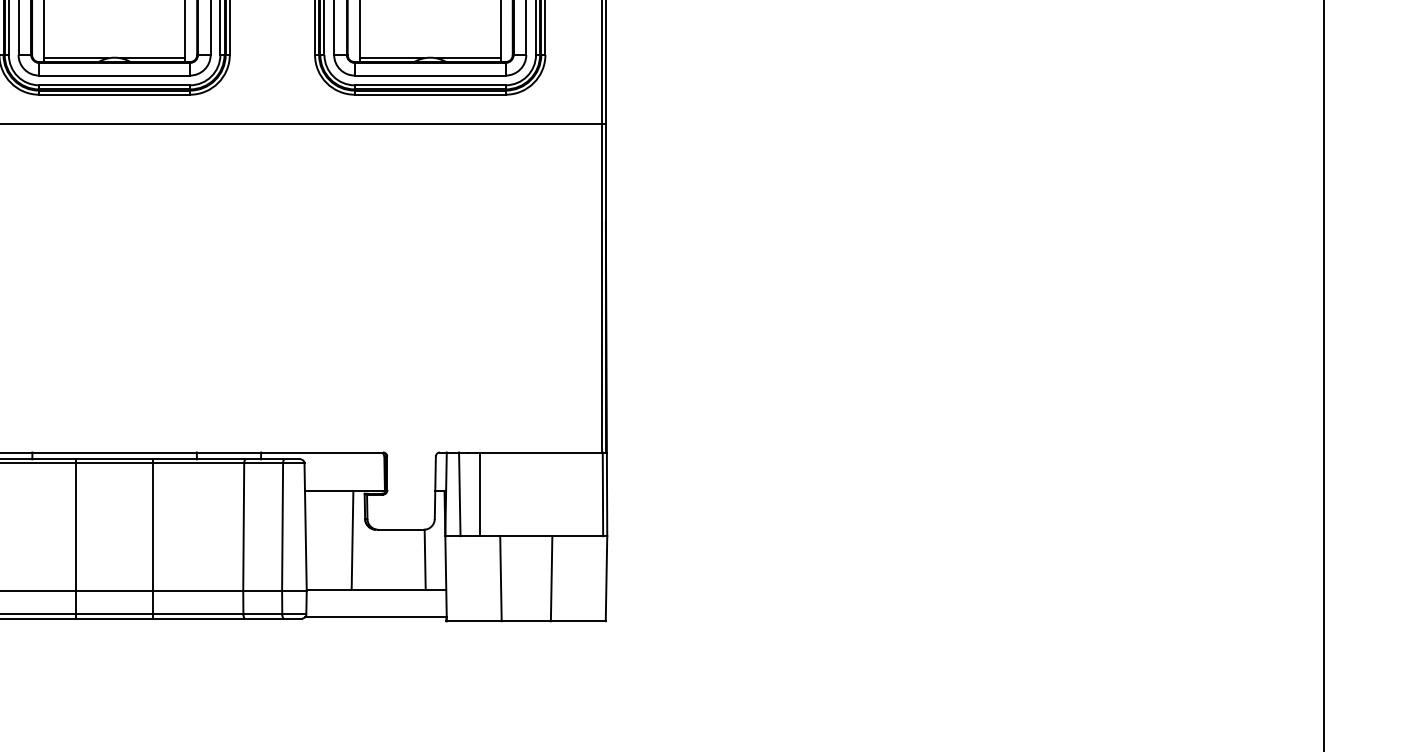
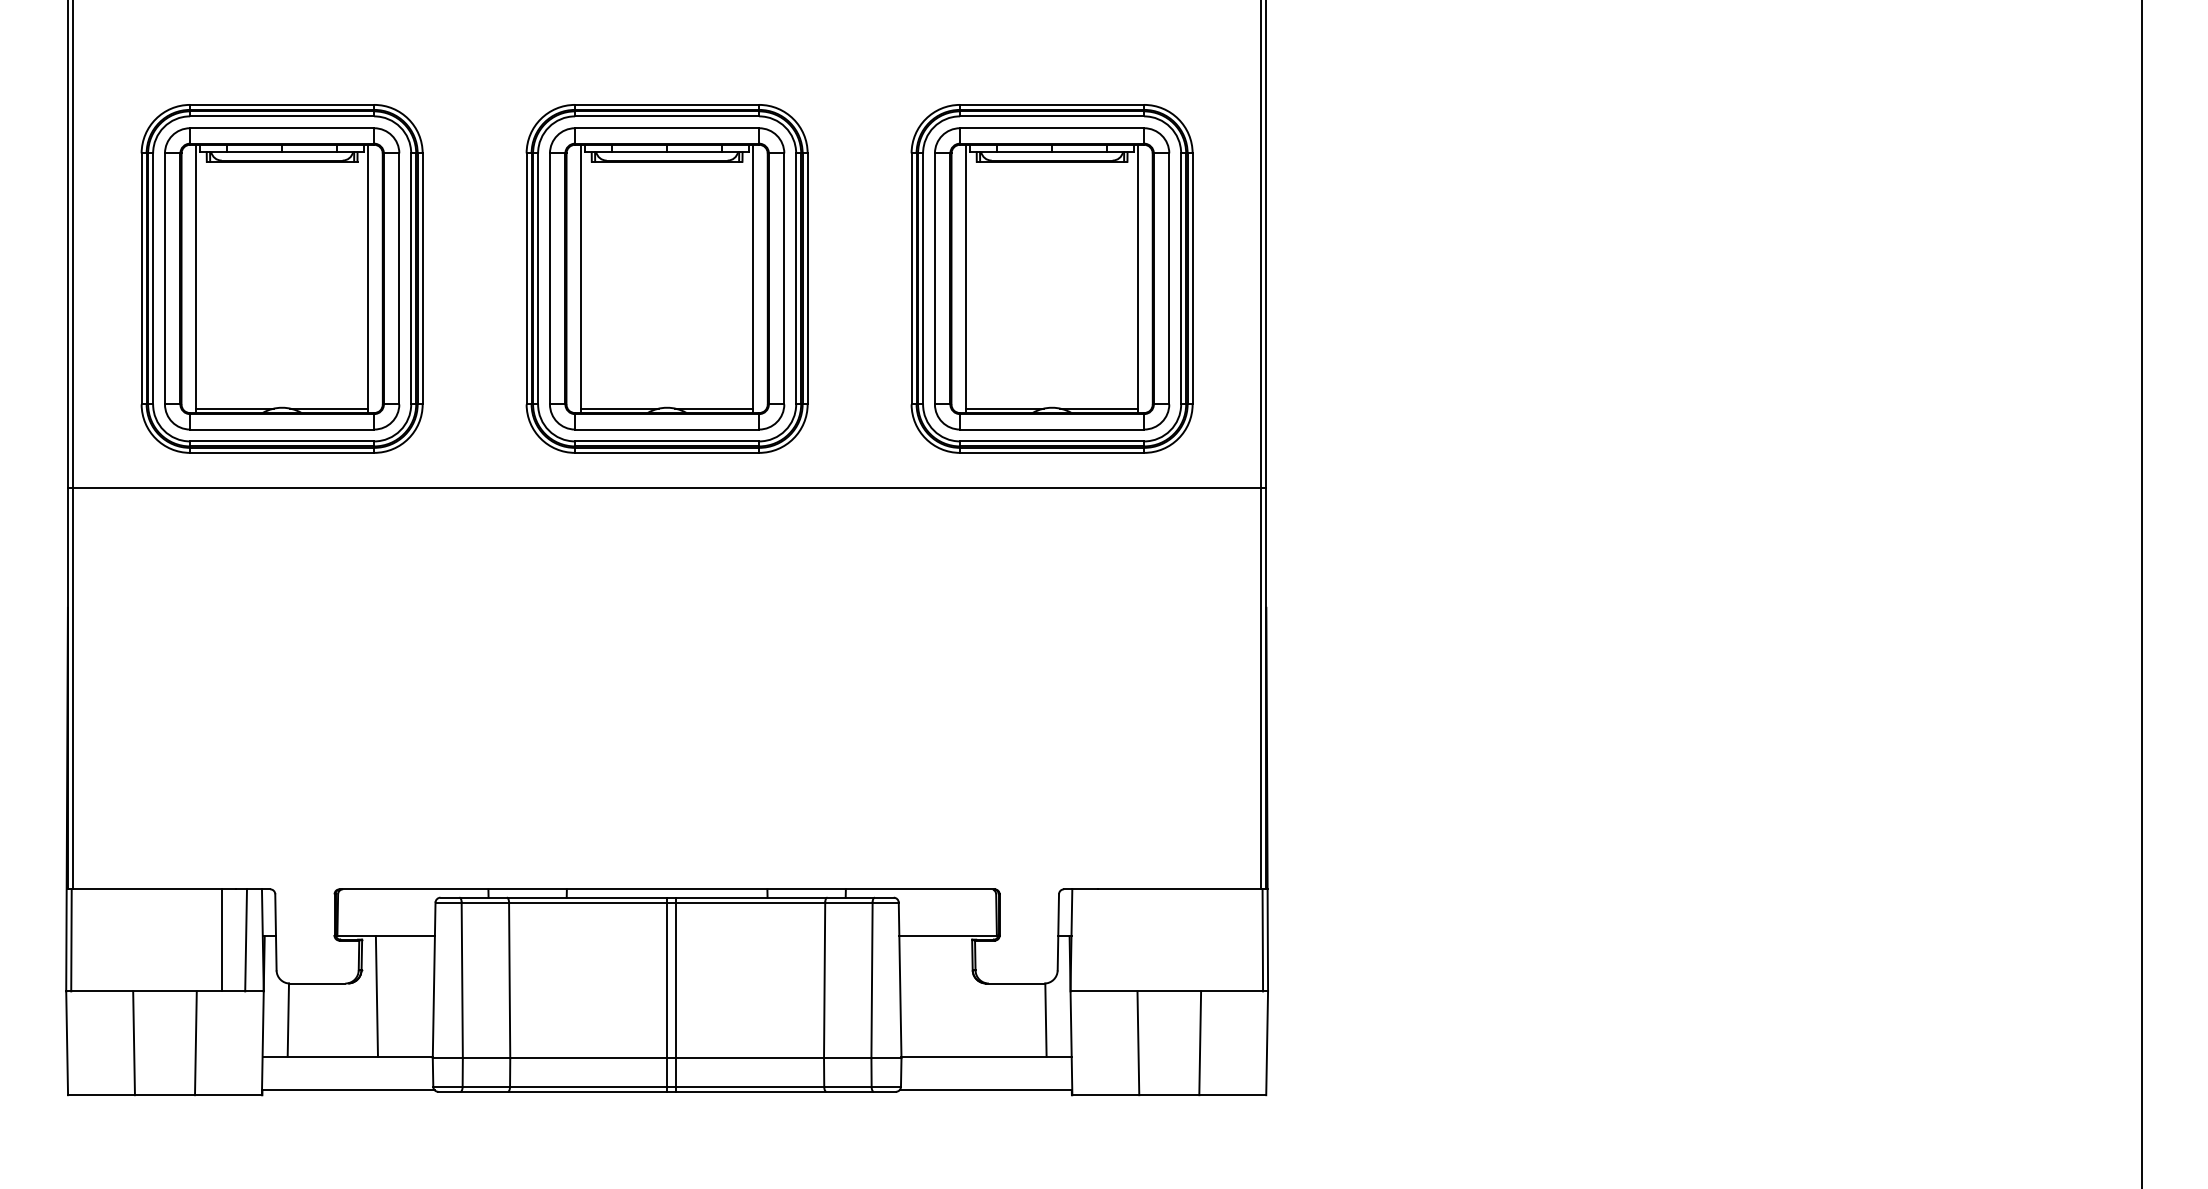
line: (460, 494) -> (1088, 940), removed
line: (479, 494) -> (1112, 940), removed
line: (75, 538) -> (675, 994), moved
line: (153, 538) -> (666, 994), moved
line: (352, 540) -> (957, 996), removed

